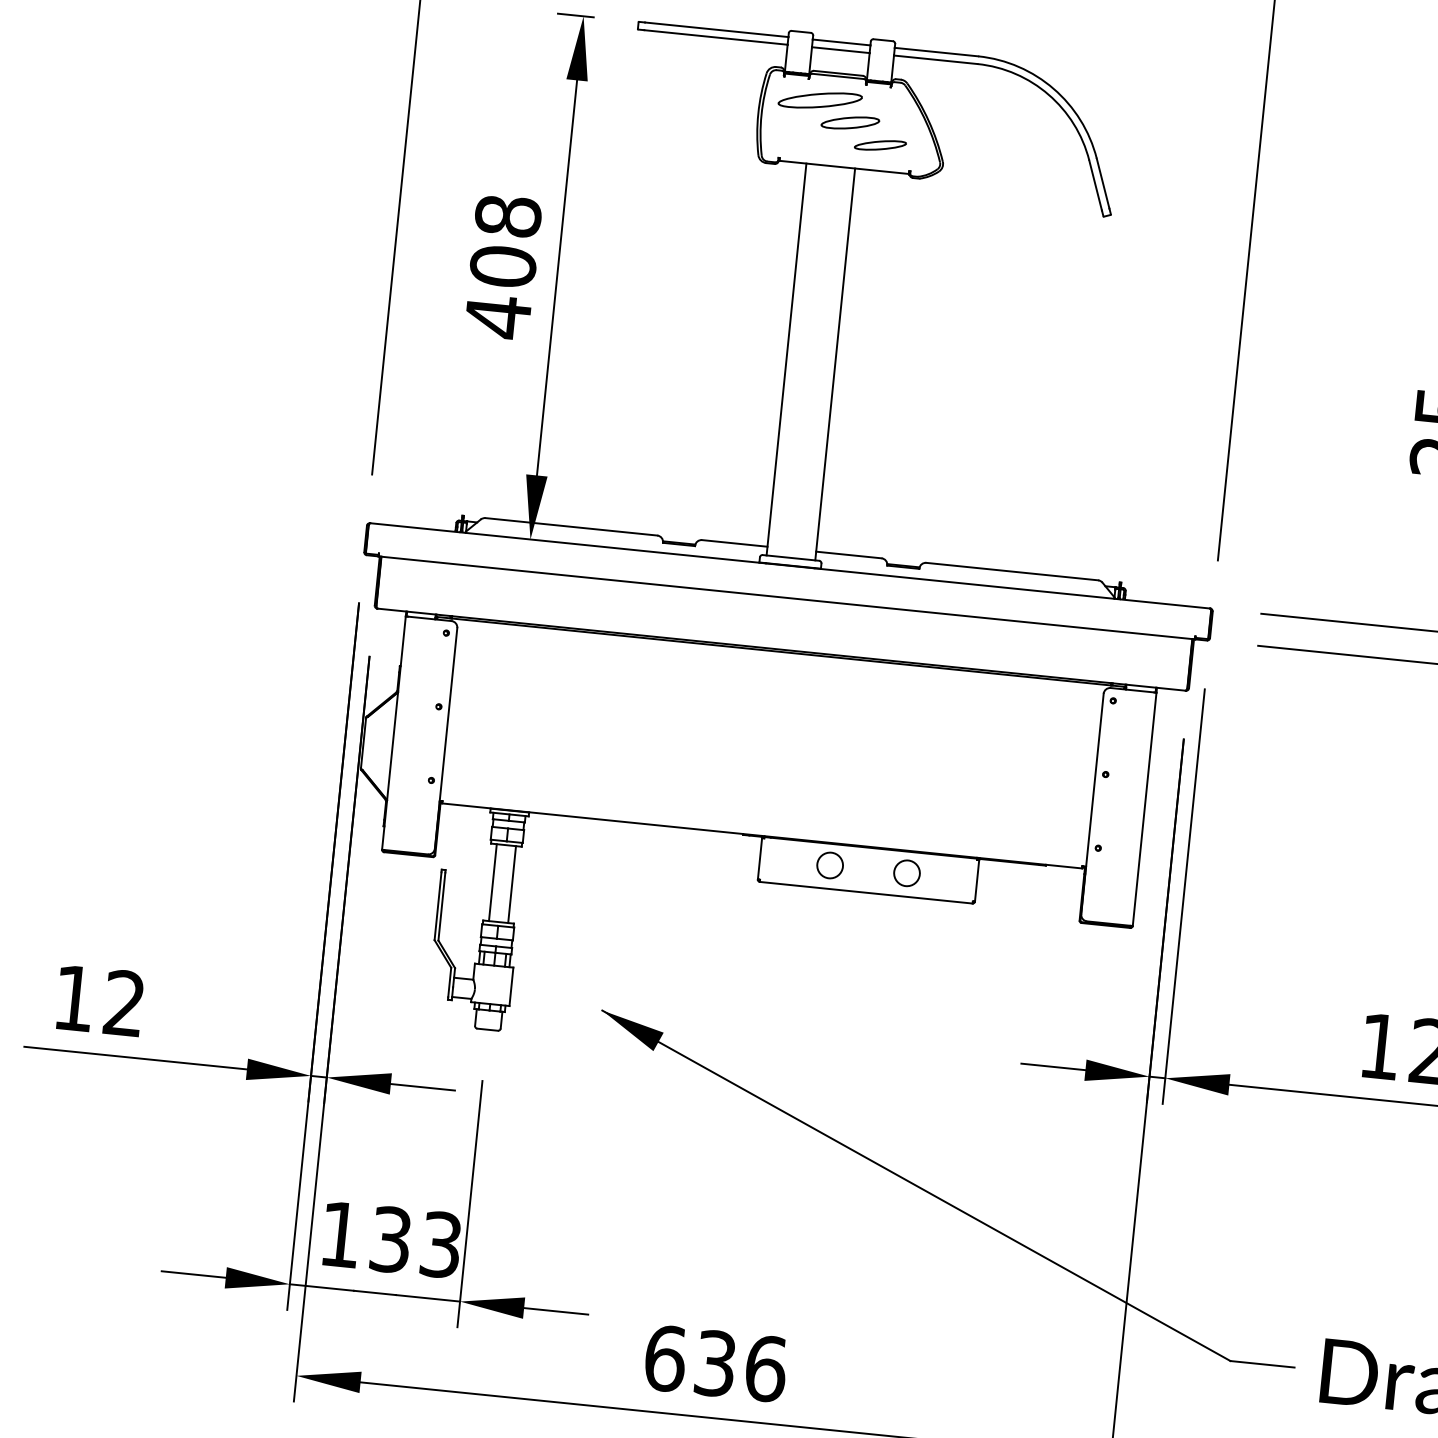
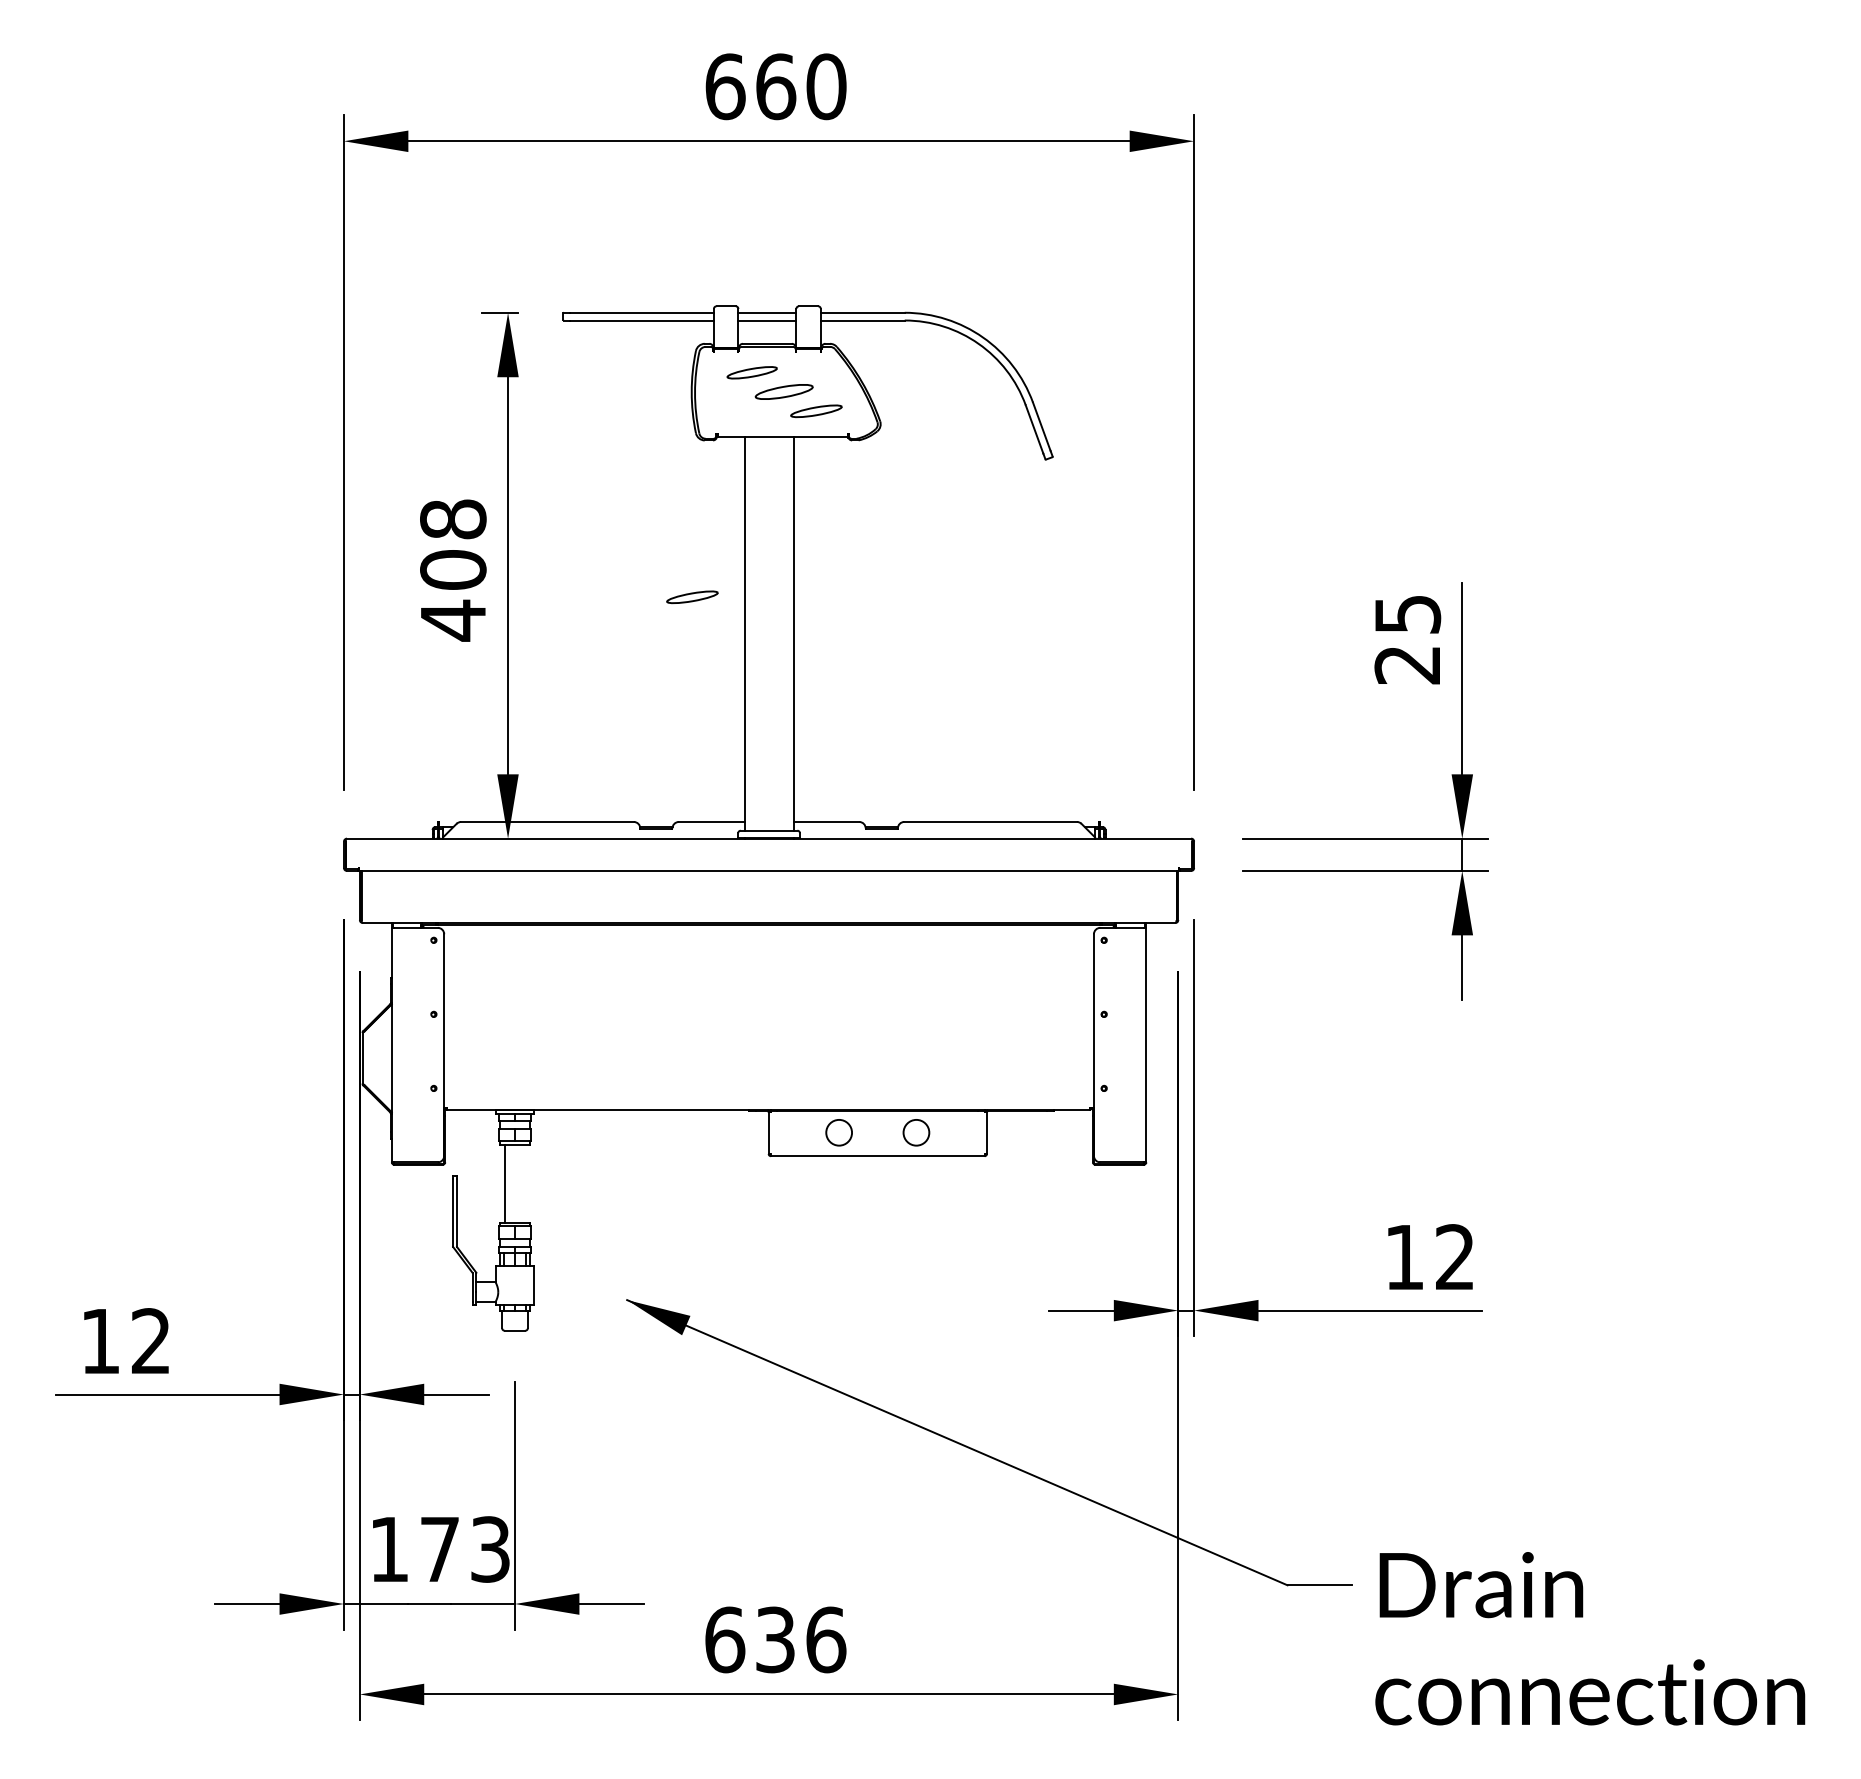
part: (820, 100) -> (752, 372), size x0.6
part: (738, 318) -> (692, 597), added
line: (511, 884) -> (524, 1183), removed
text: (390, 1239) -> (439, 1549), 133 -> 173

